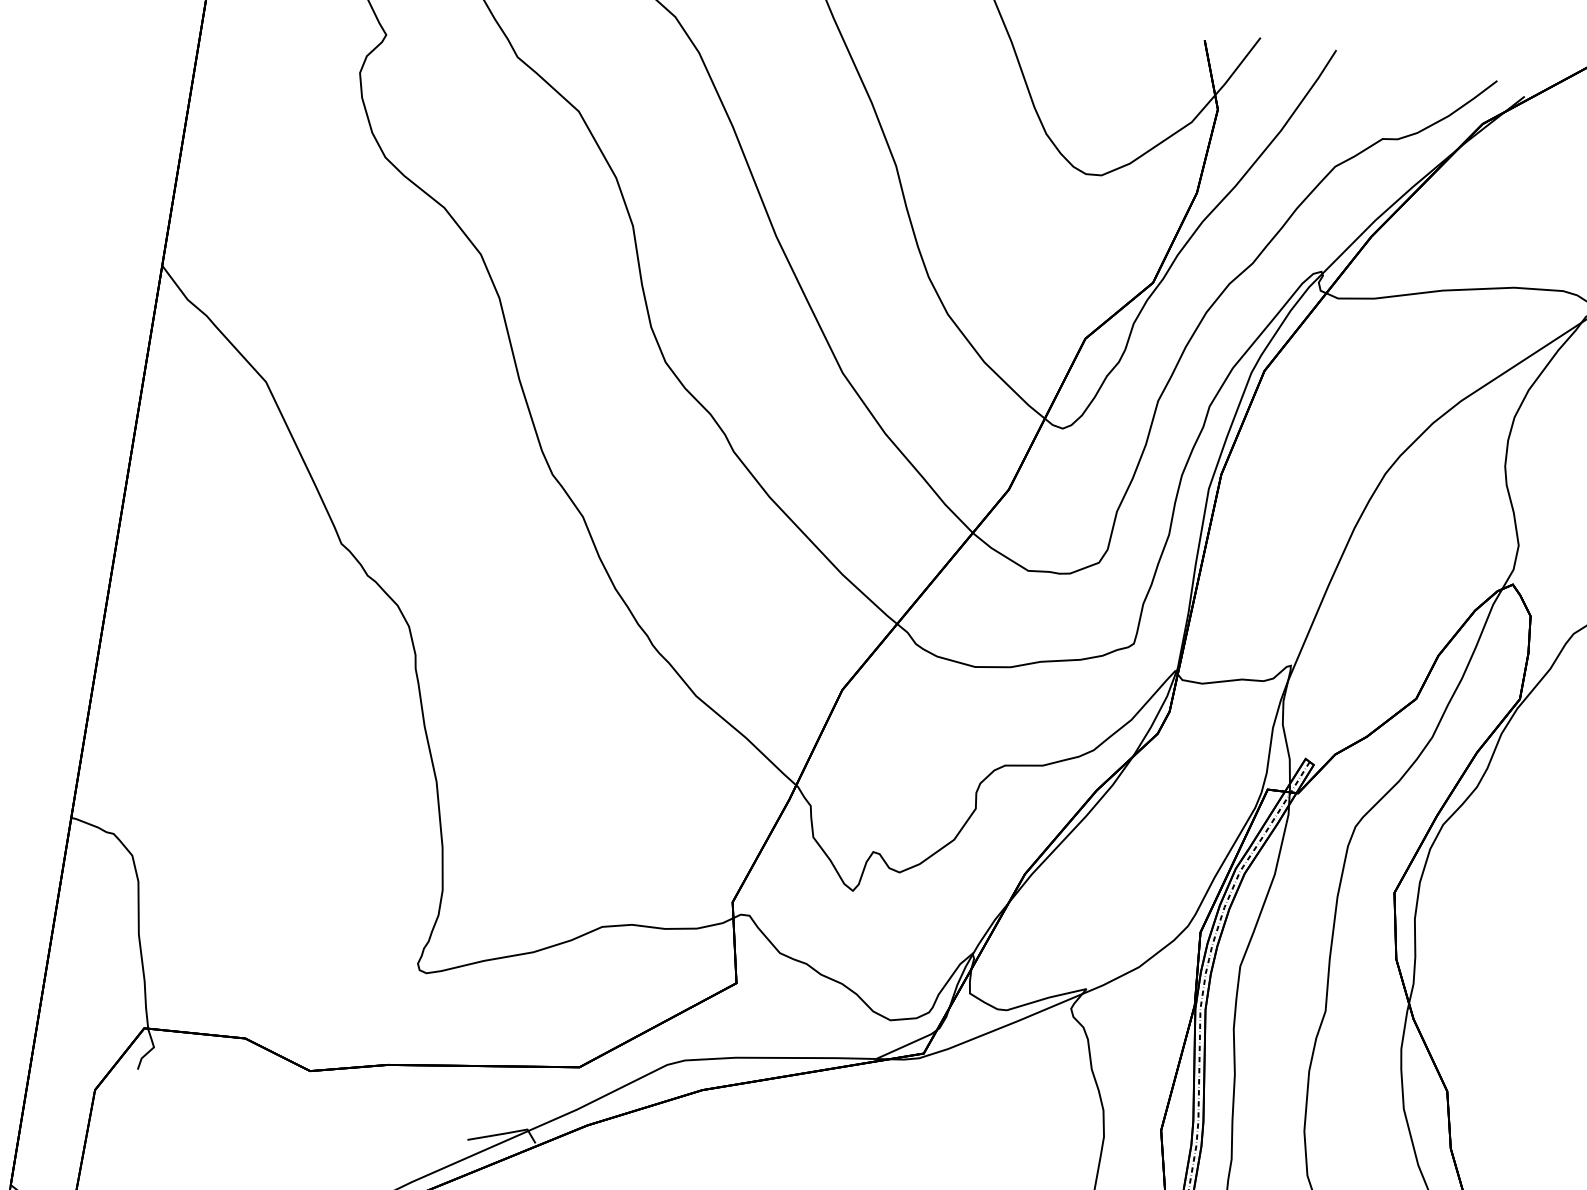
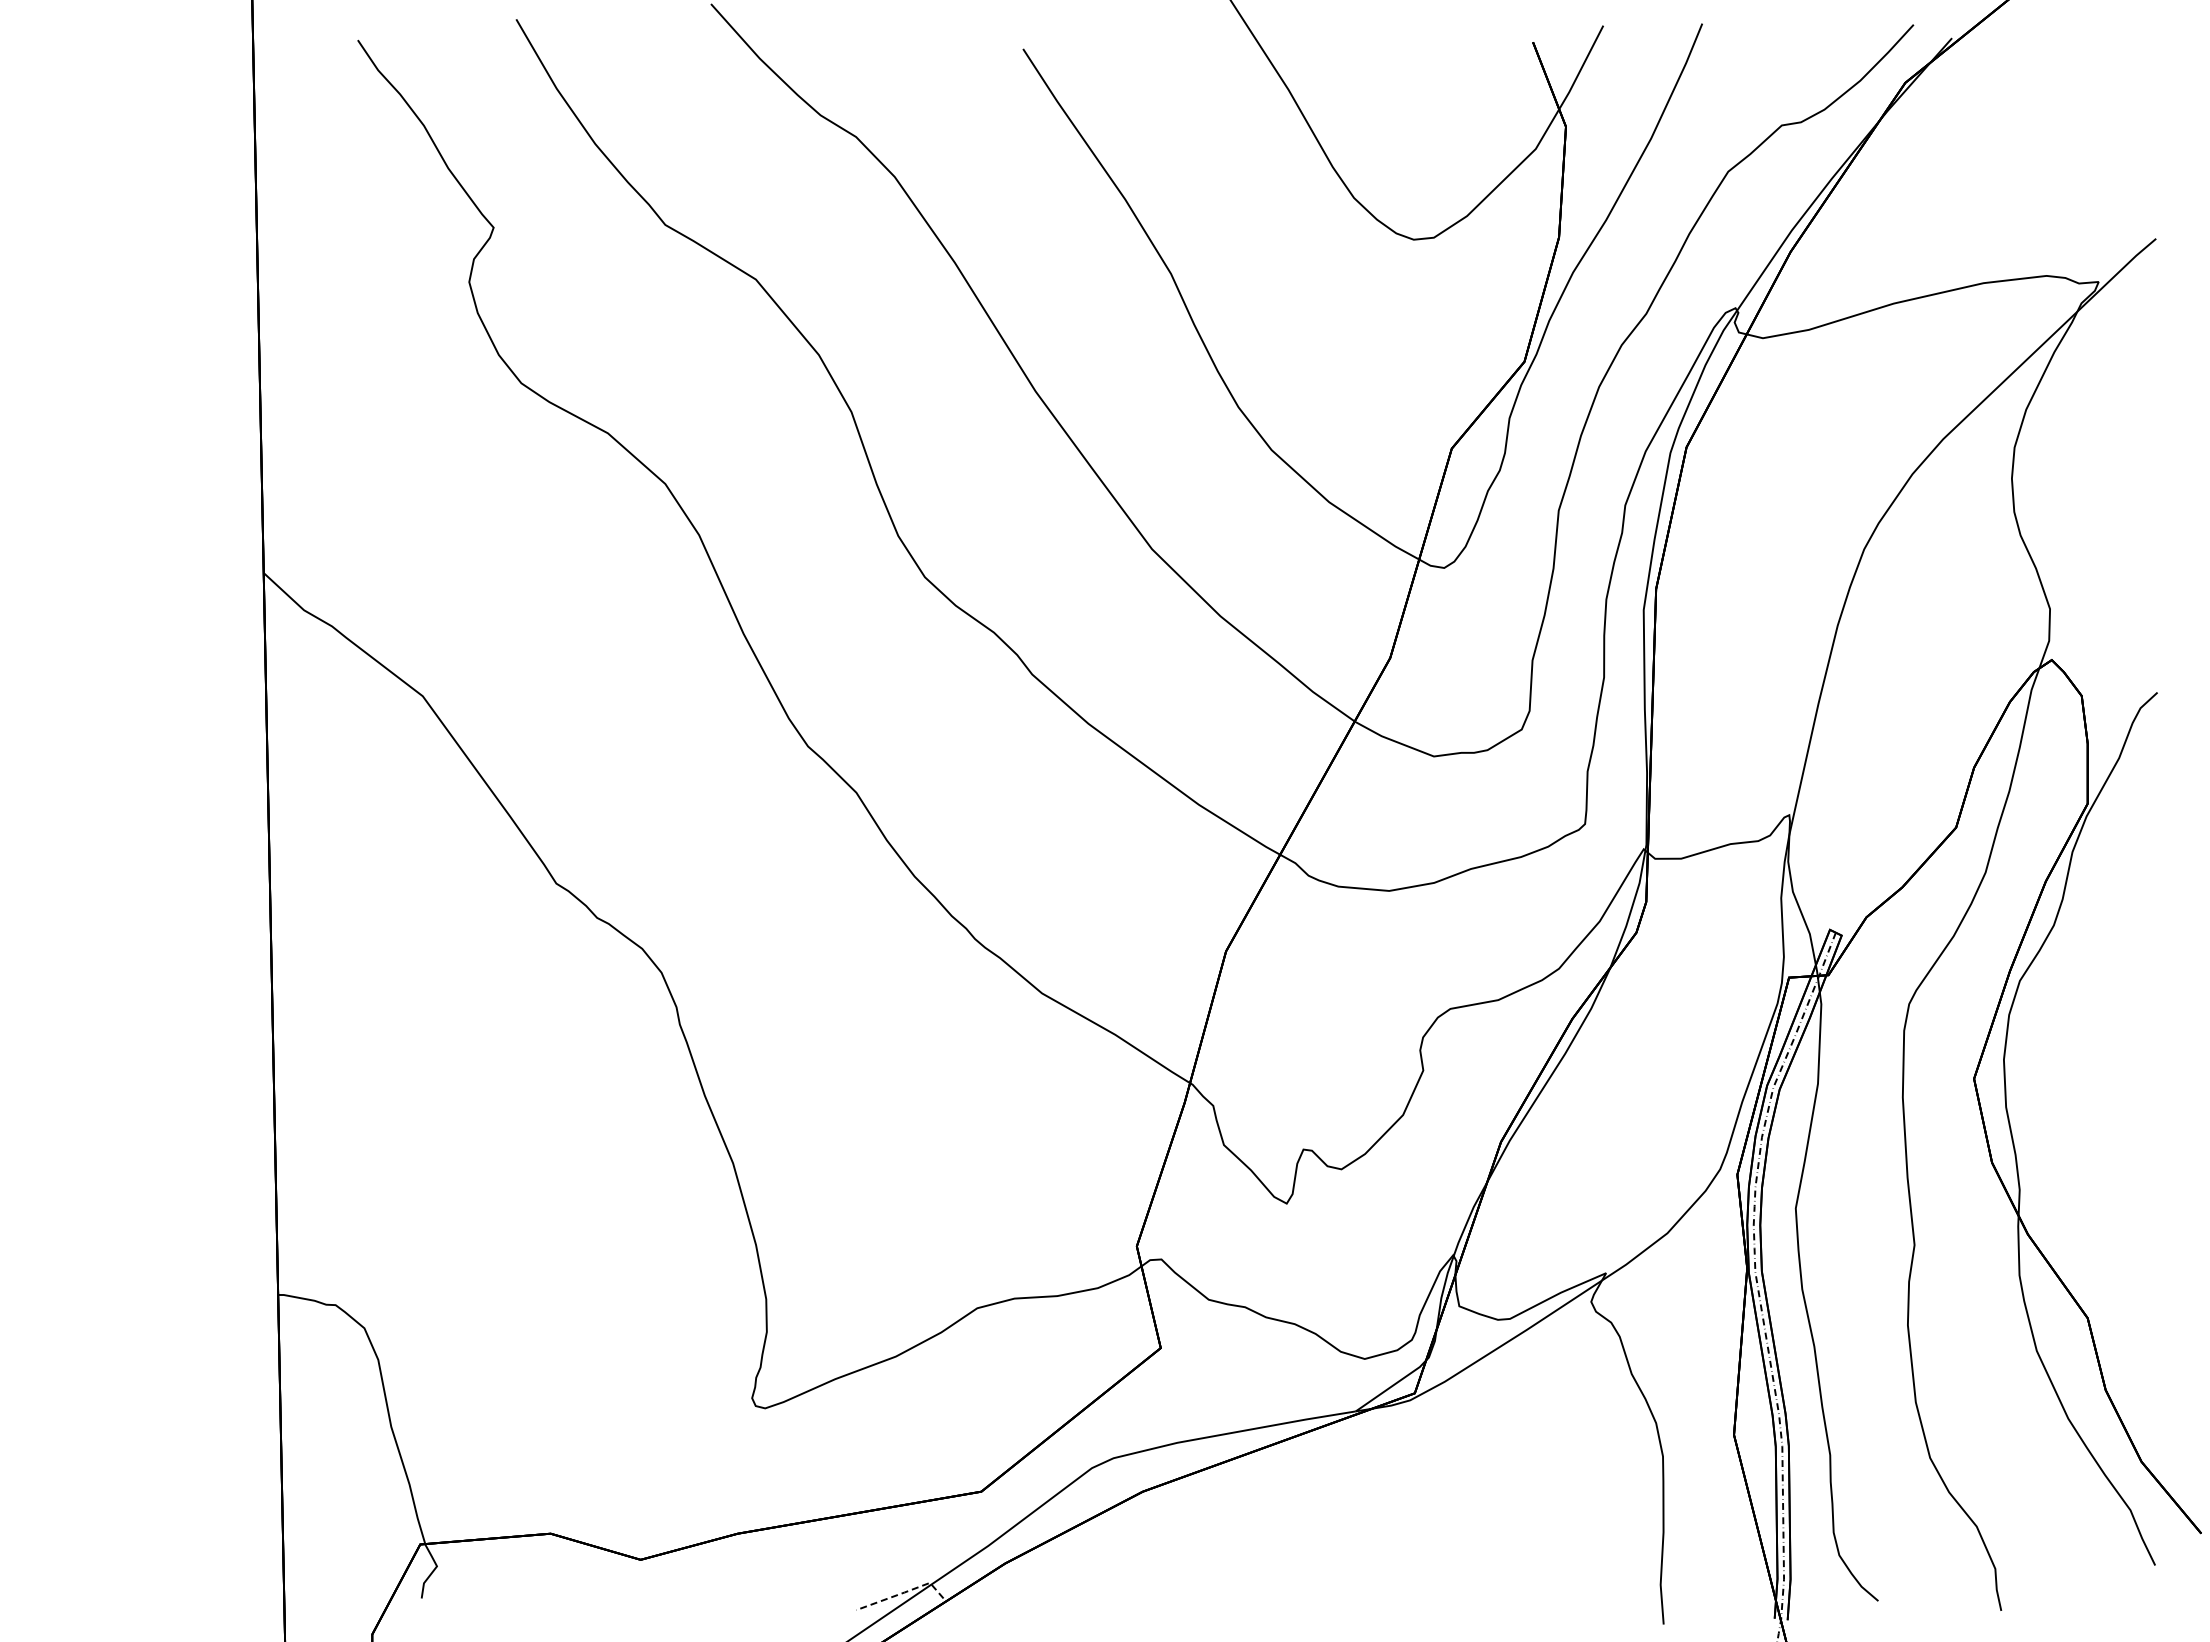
line: (505, 1133) -> (903, 1592), solid -> dashed

